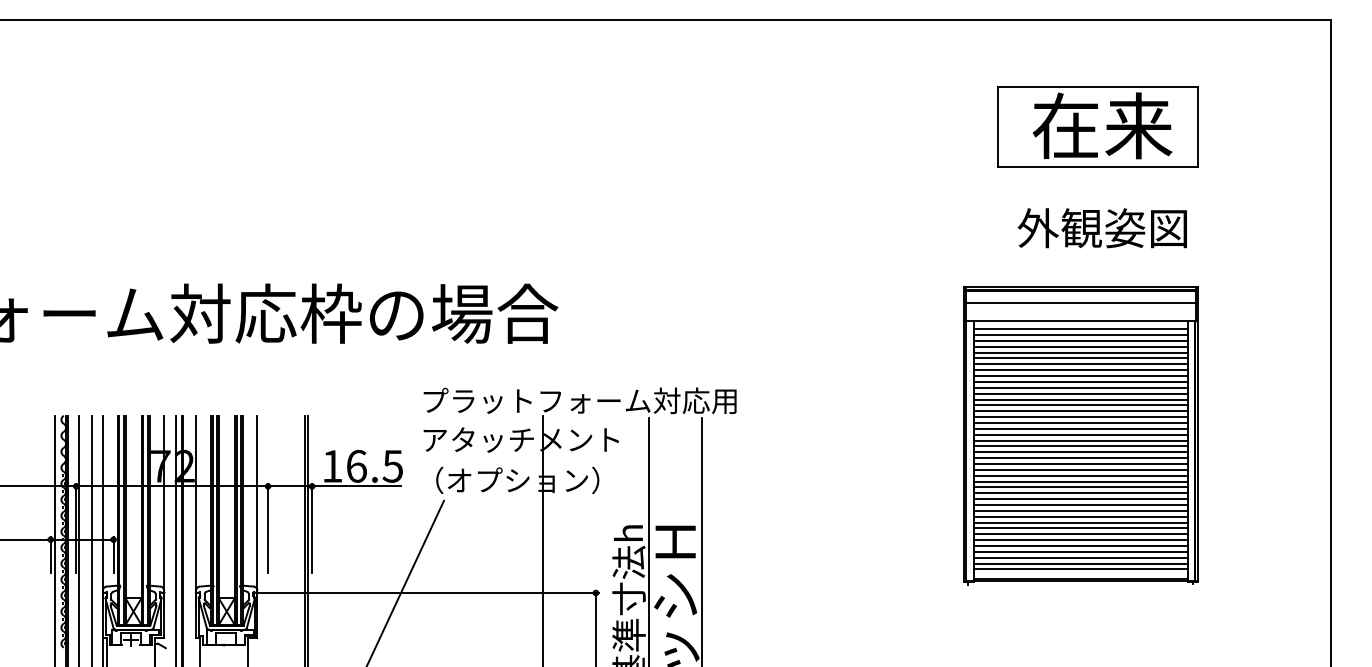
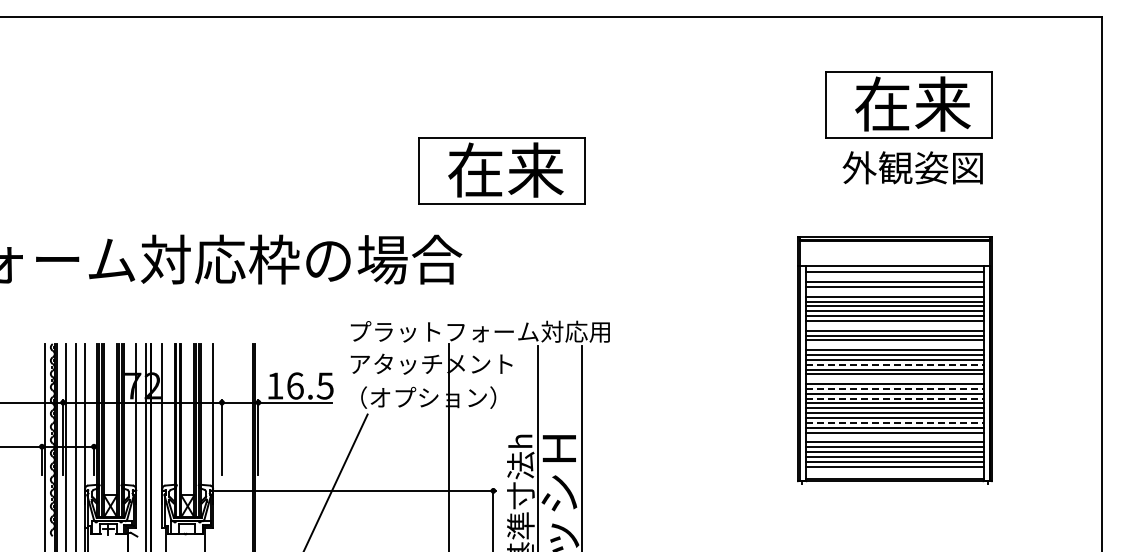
part: (605, 206) -> (501, 170), added
text: (1102, 227) -> (912, 167), moved
line: (1080, 302) -> (894, 250), removed
line: (1080, 335) -> (894, 277), removed
line: (1080, 352) -> (894, 291), removed
line: (1080, 393) -> (894, 325), removed
line: (1080, 417) -> (894, 345), removed
line: (1080, 440) -> (894, 364), solid -> dashed
line: (1080, 458) -> (894, 379), removed
line: (1080, 469) -> (894, 388), solid -> dashed
line: (1080, 481) -> (894, 398), solid -> dashed
line: (1080, 510) -> (894, 422), solid -> dashed
line: (1080, 528) -> (894, 437), removed
line: (1080, 569) -> (894, 471), removed

